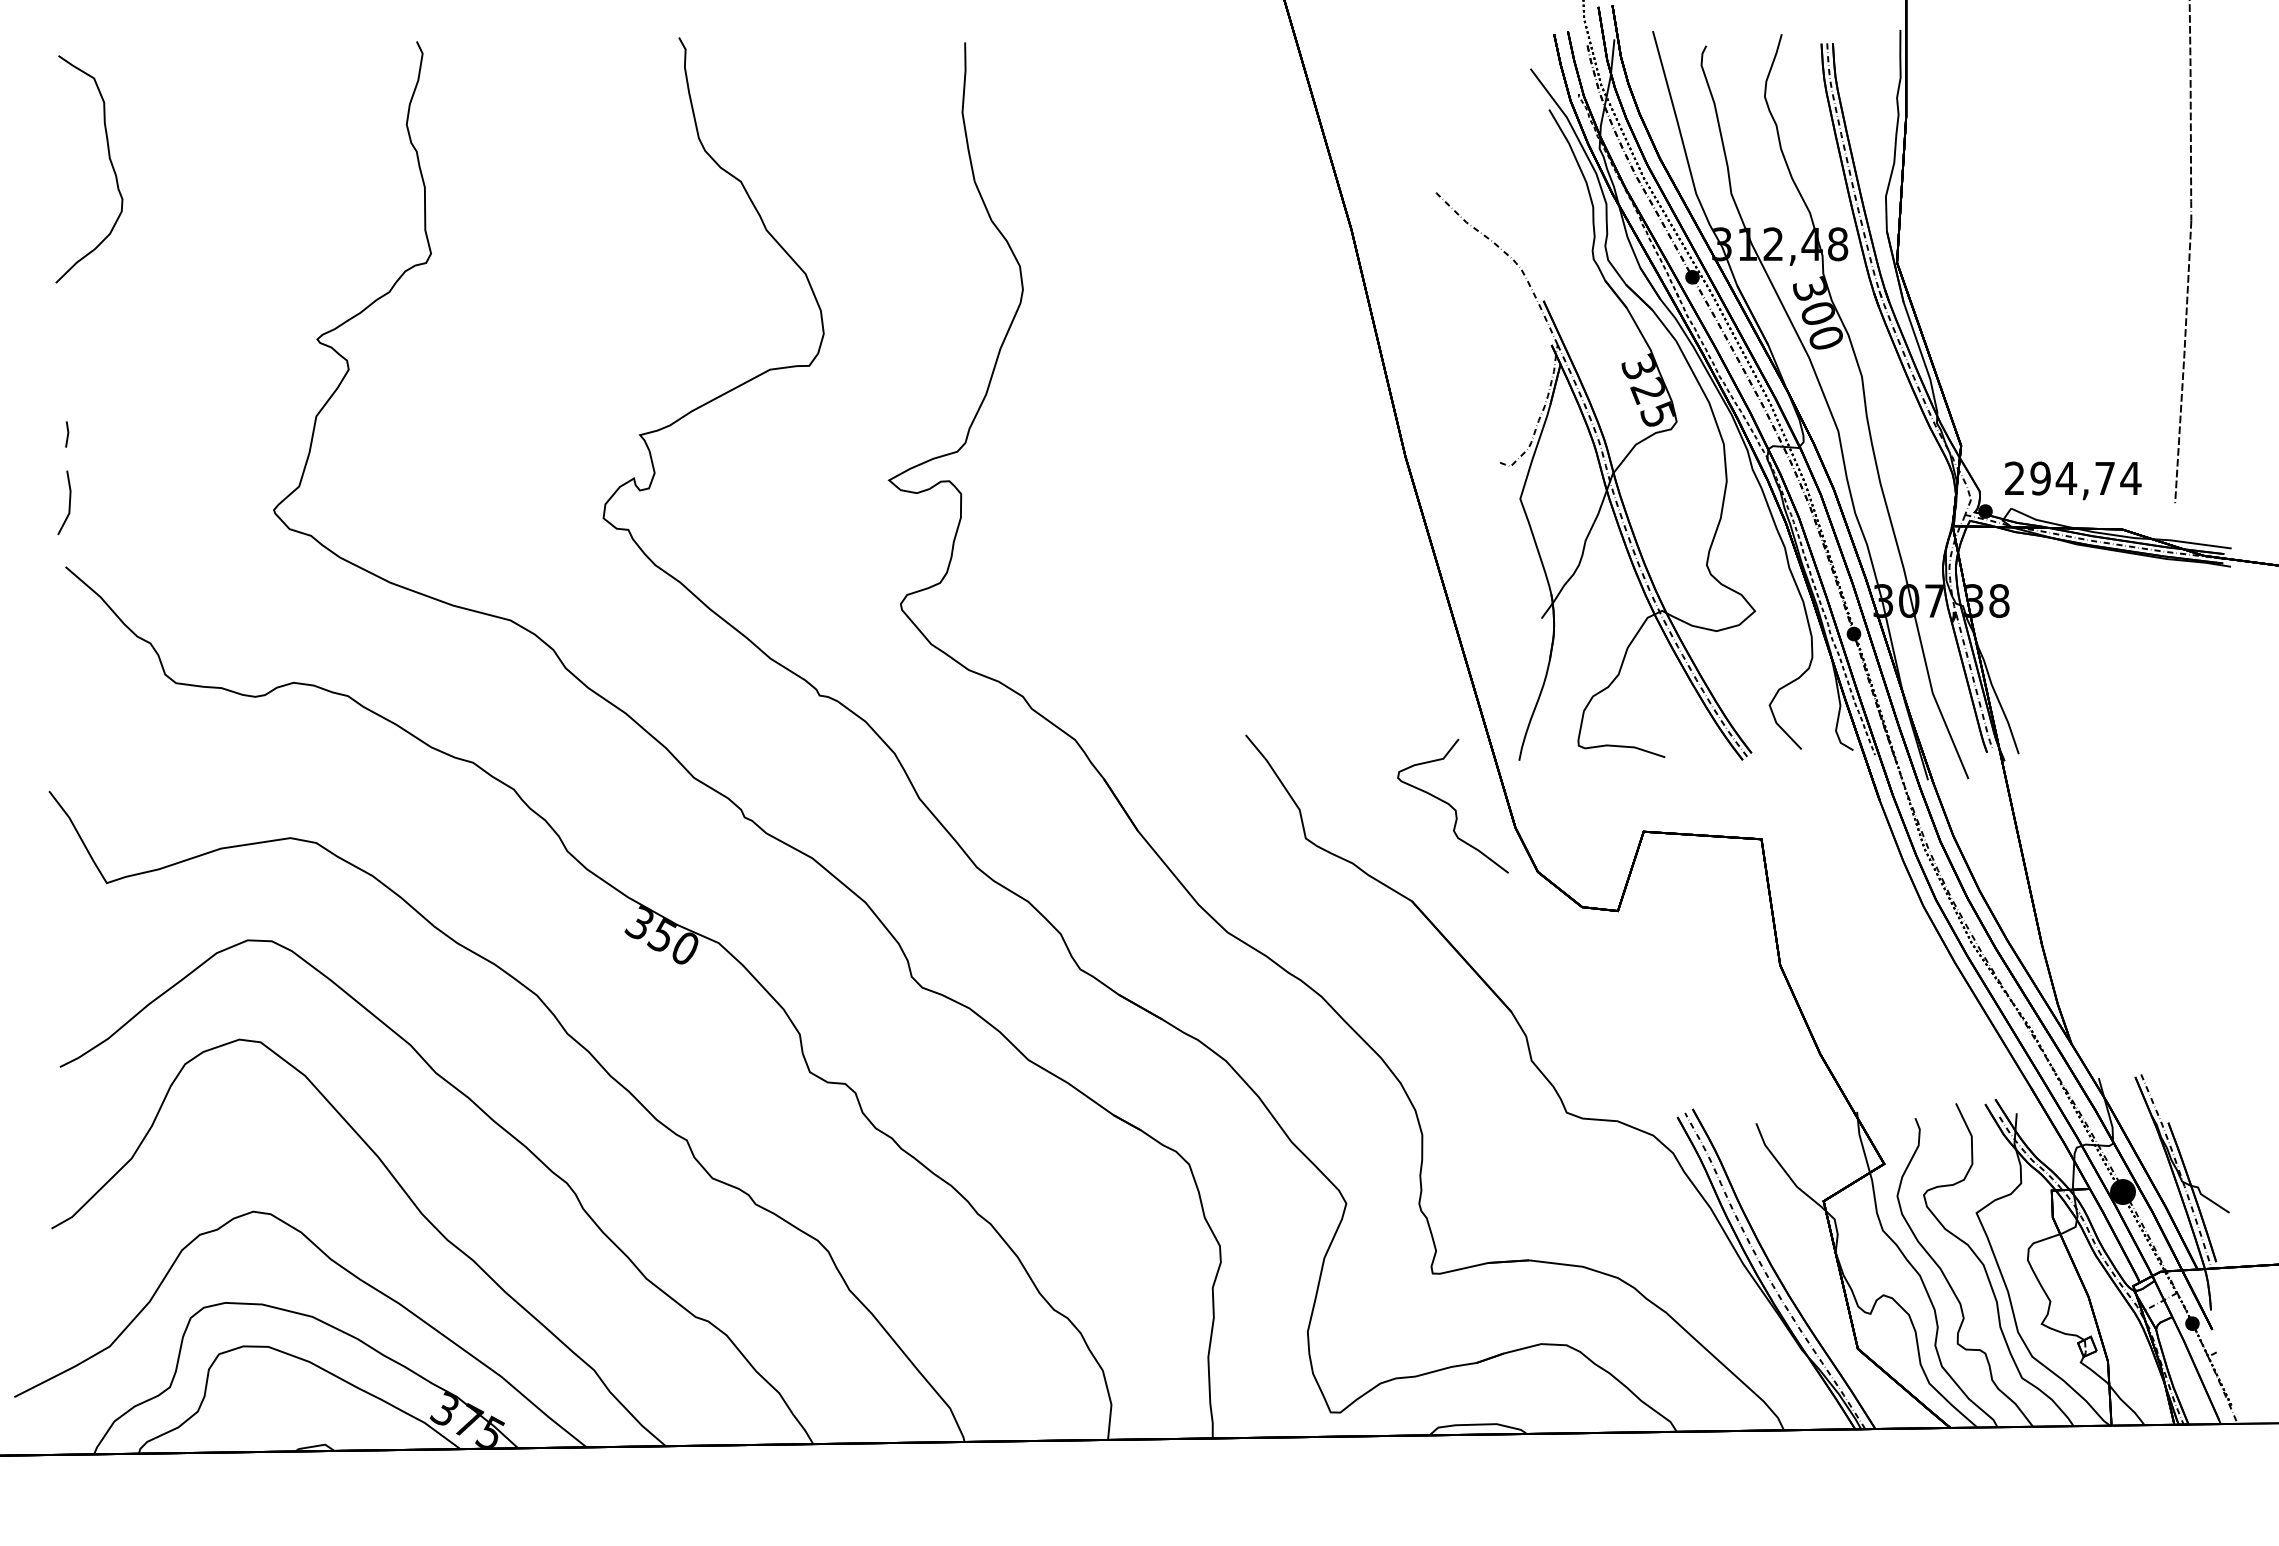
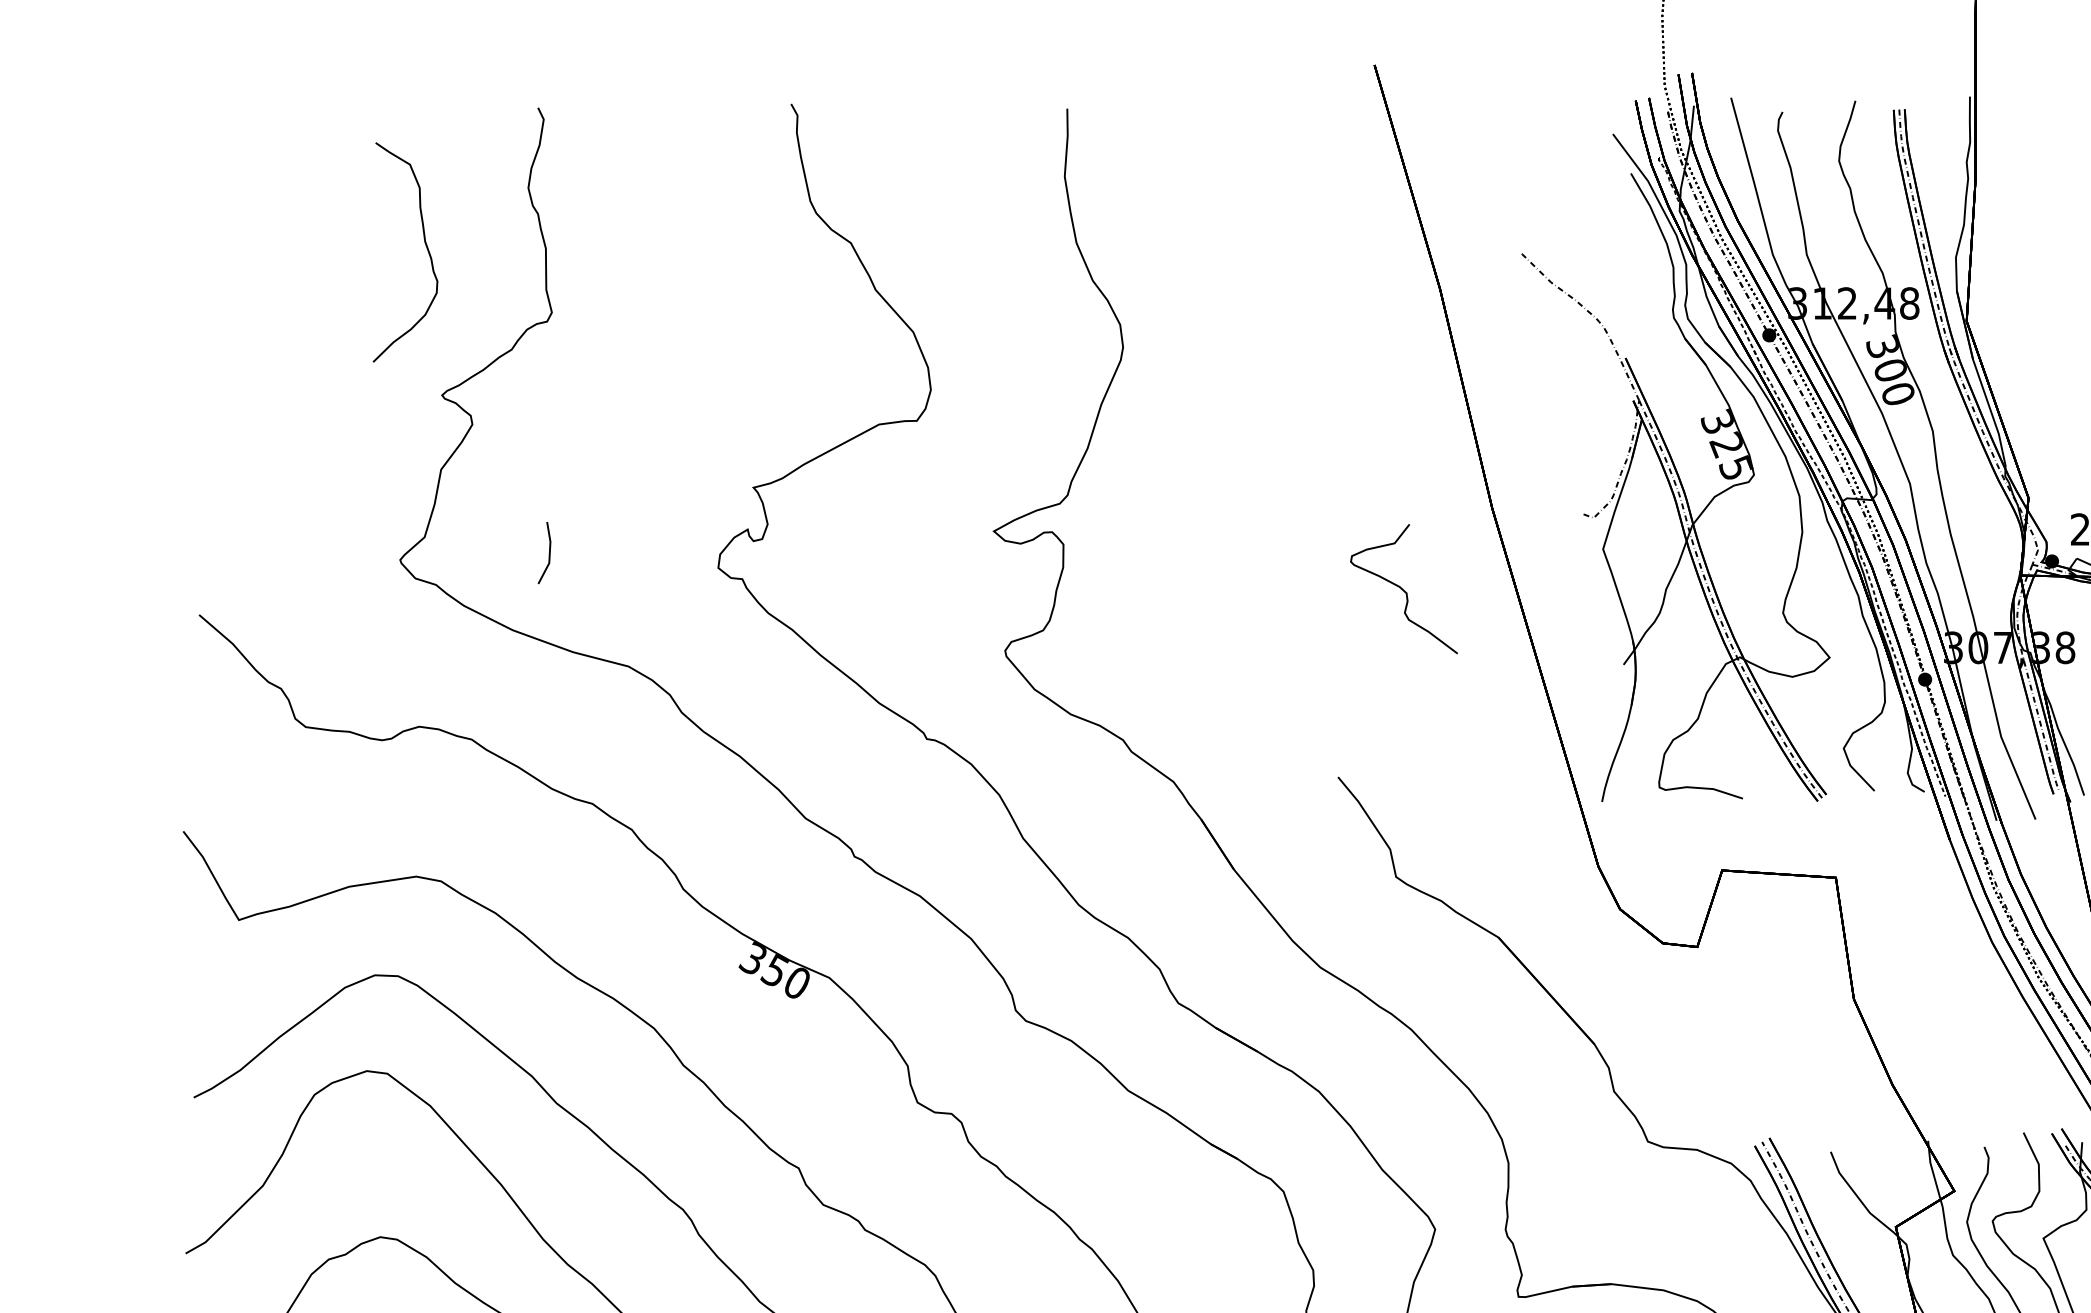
curve: (110, 163) -> (425, 246), moved
line: (67, 434) -> (200, 487), removed
line: (69, 502) -> (549, 552), moved
curve: (1451, 805) -> (1402, 588), moved

